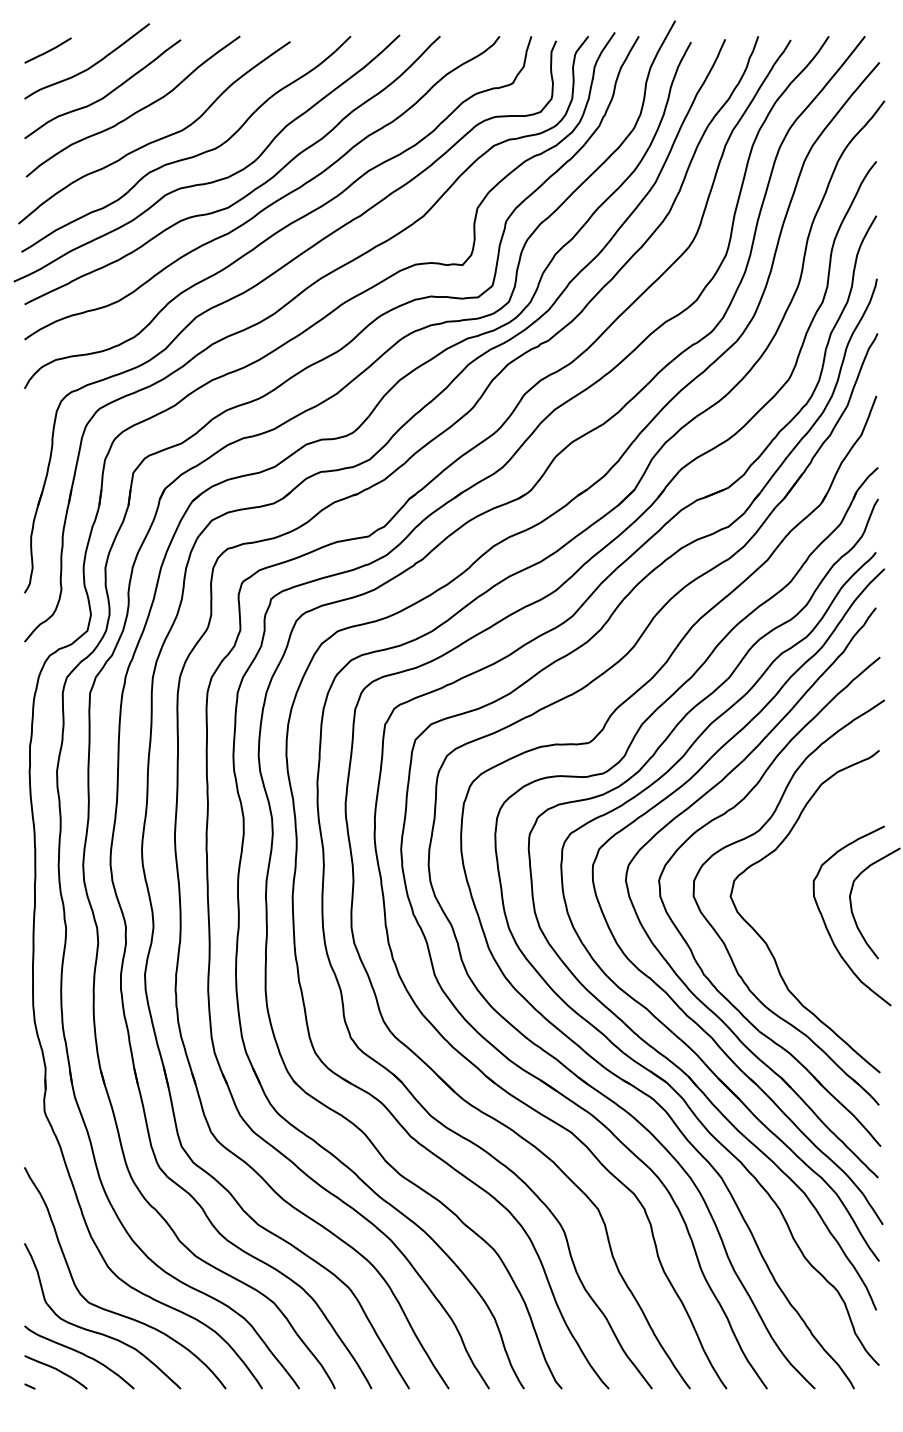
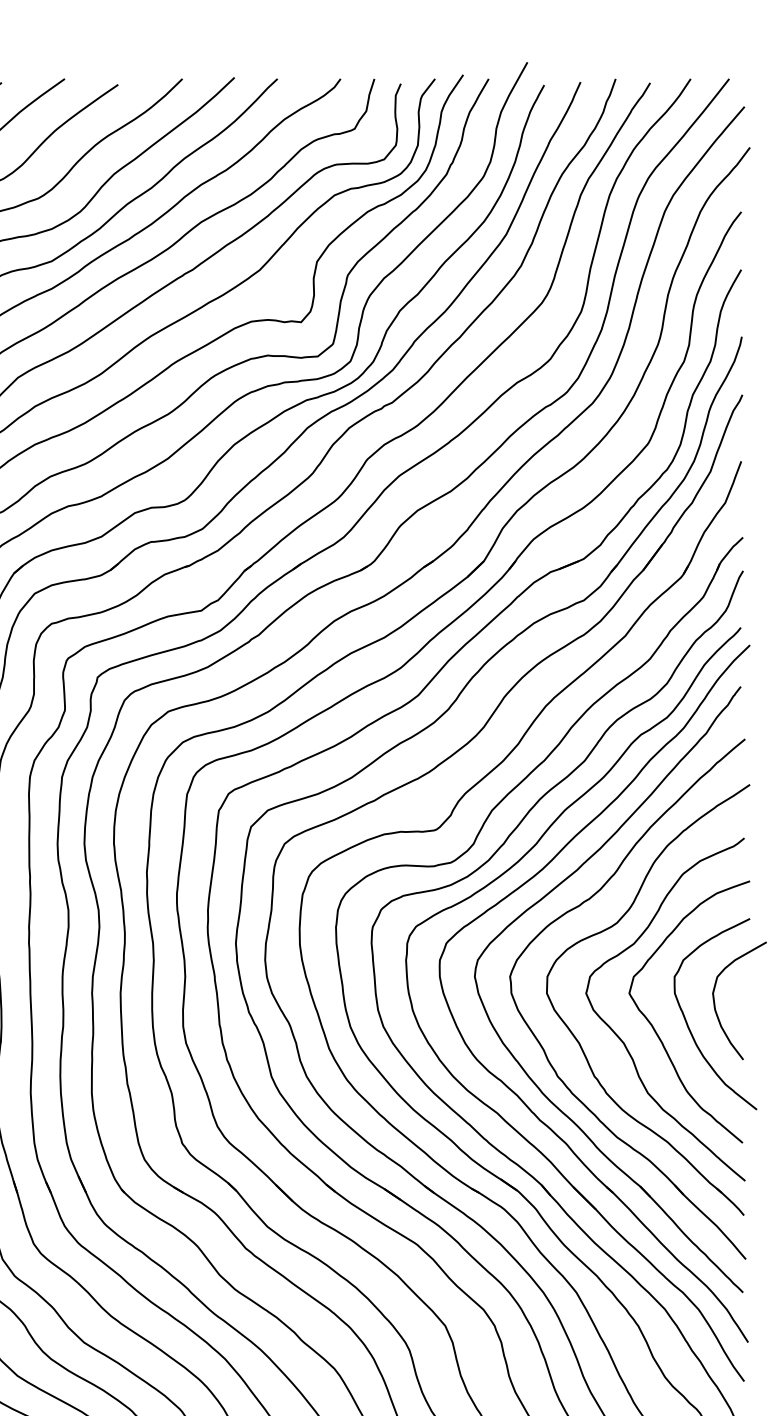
curve: (795, 929) -> (655, 1028), added

